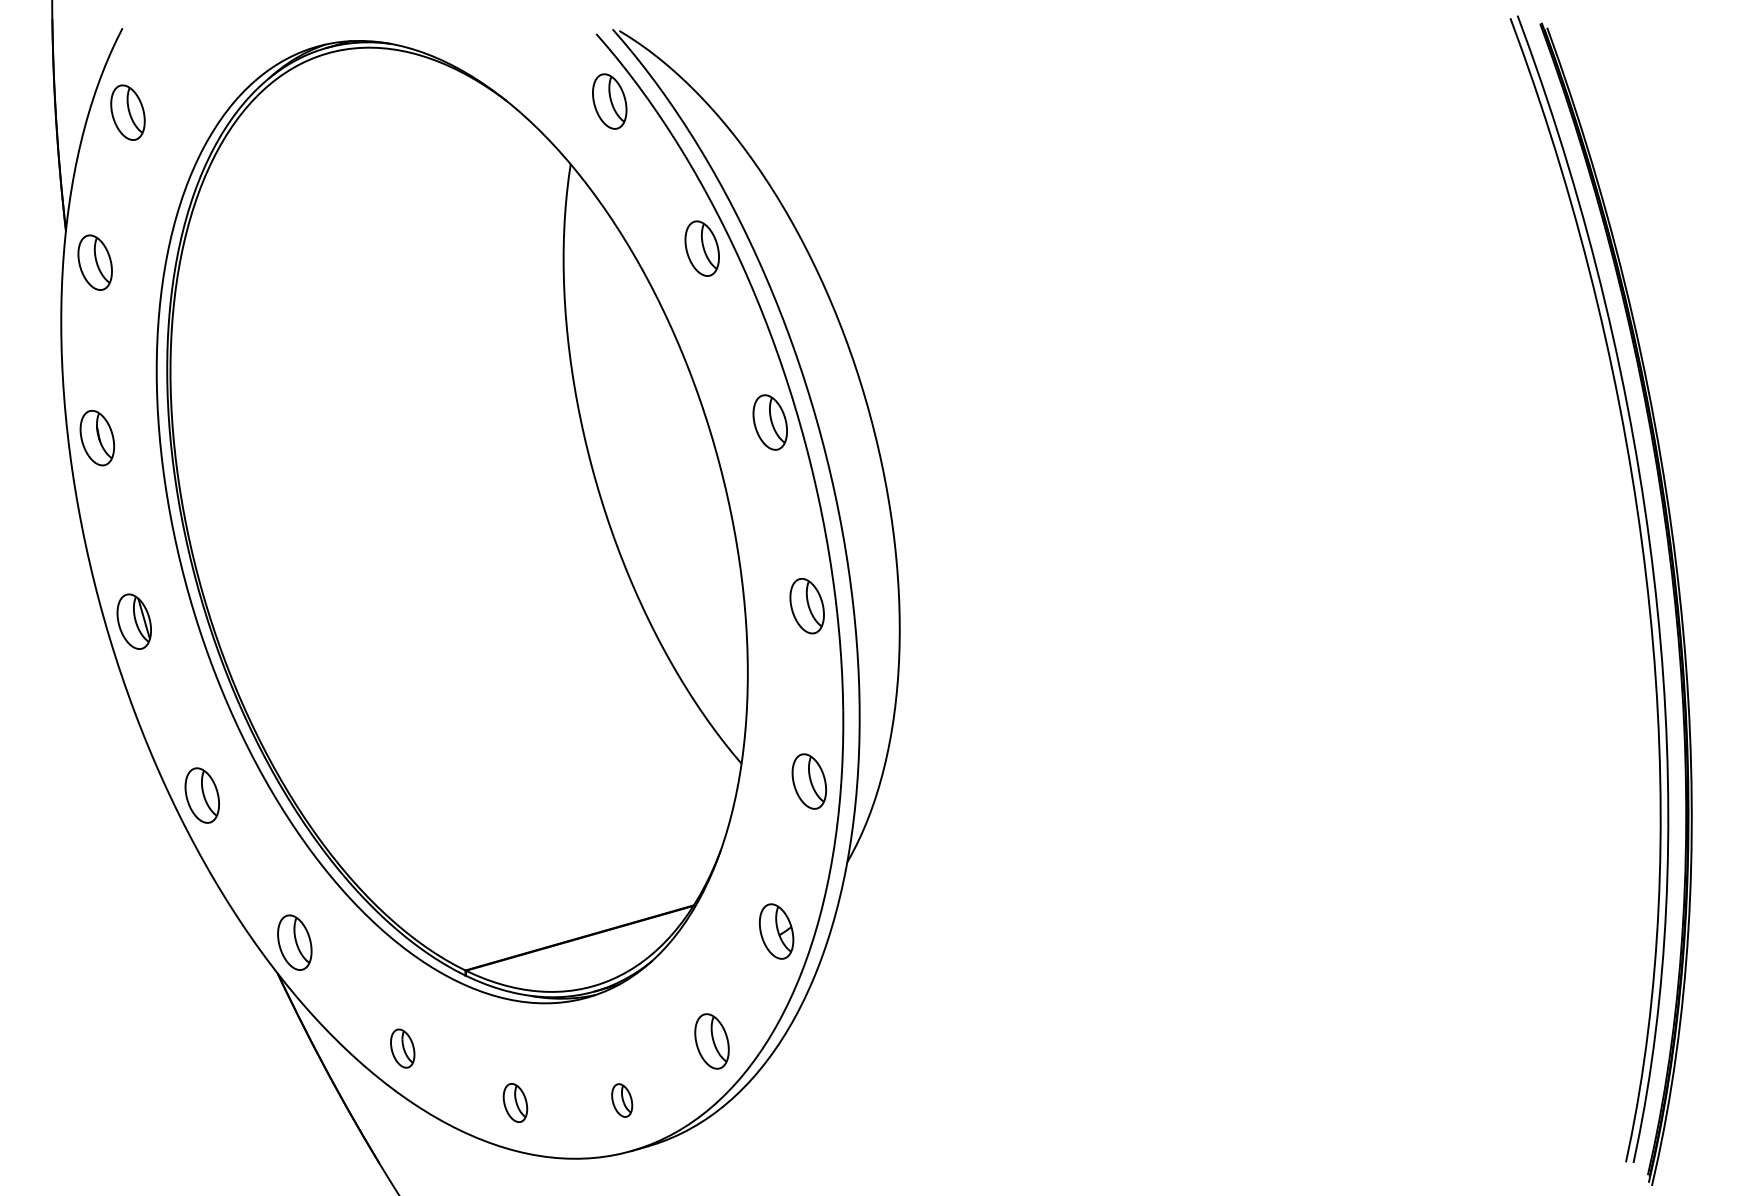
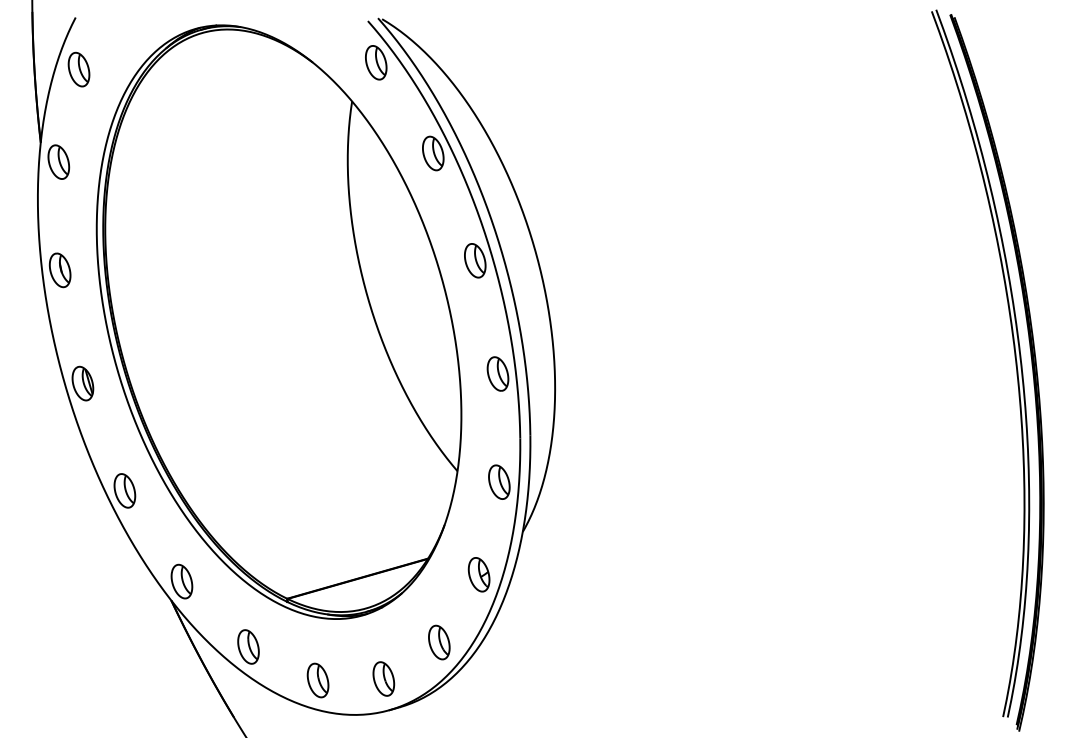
part: (402, 1047) -> (248, 646), size x1.43
part: (621, 1099) -> (383, 678), size x1.67
part: (514, 1102) -> (317, 680), size x1.43

